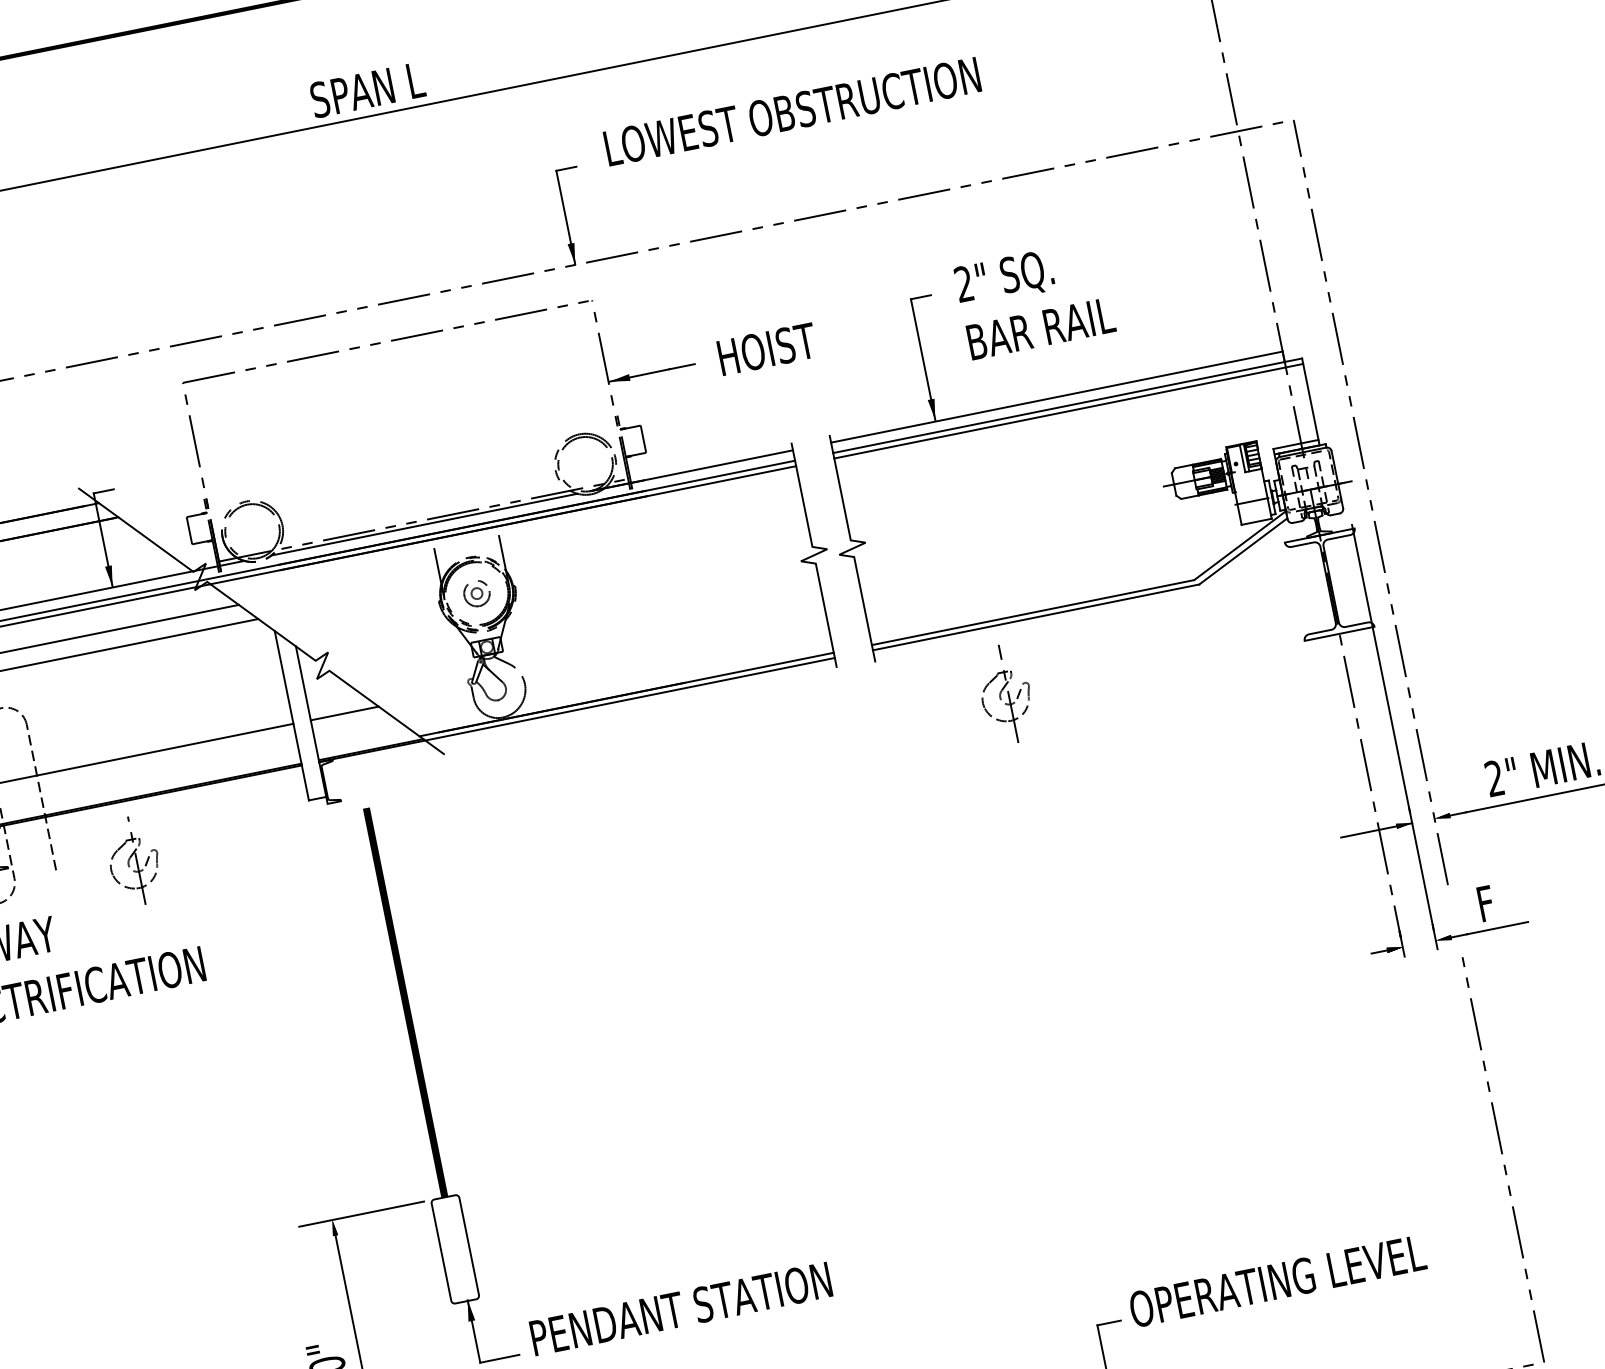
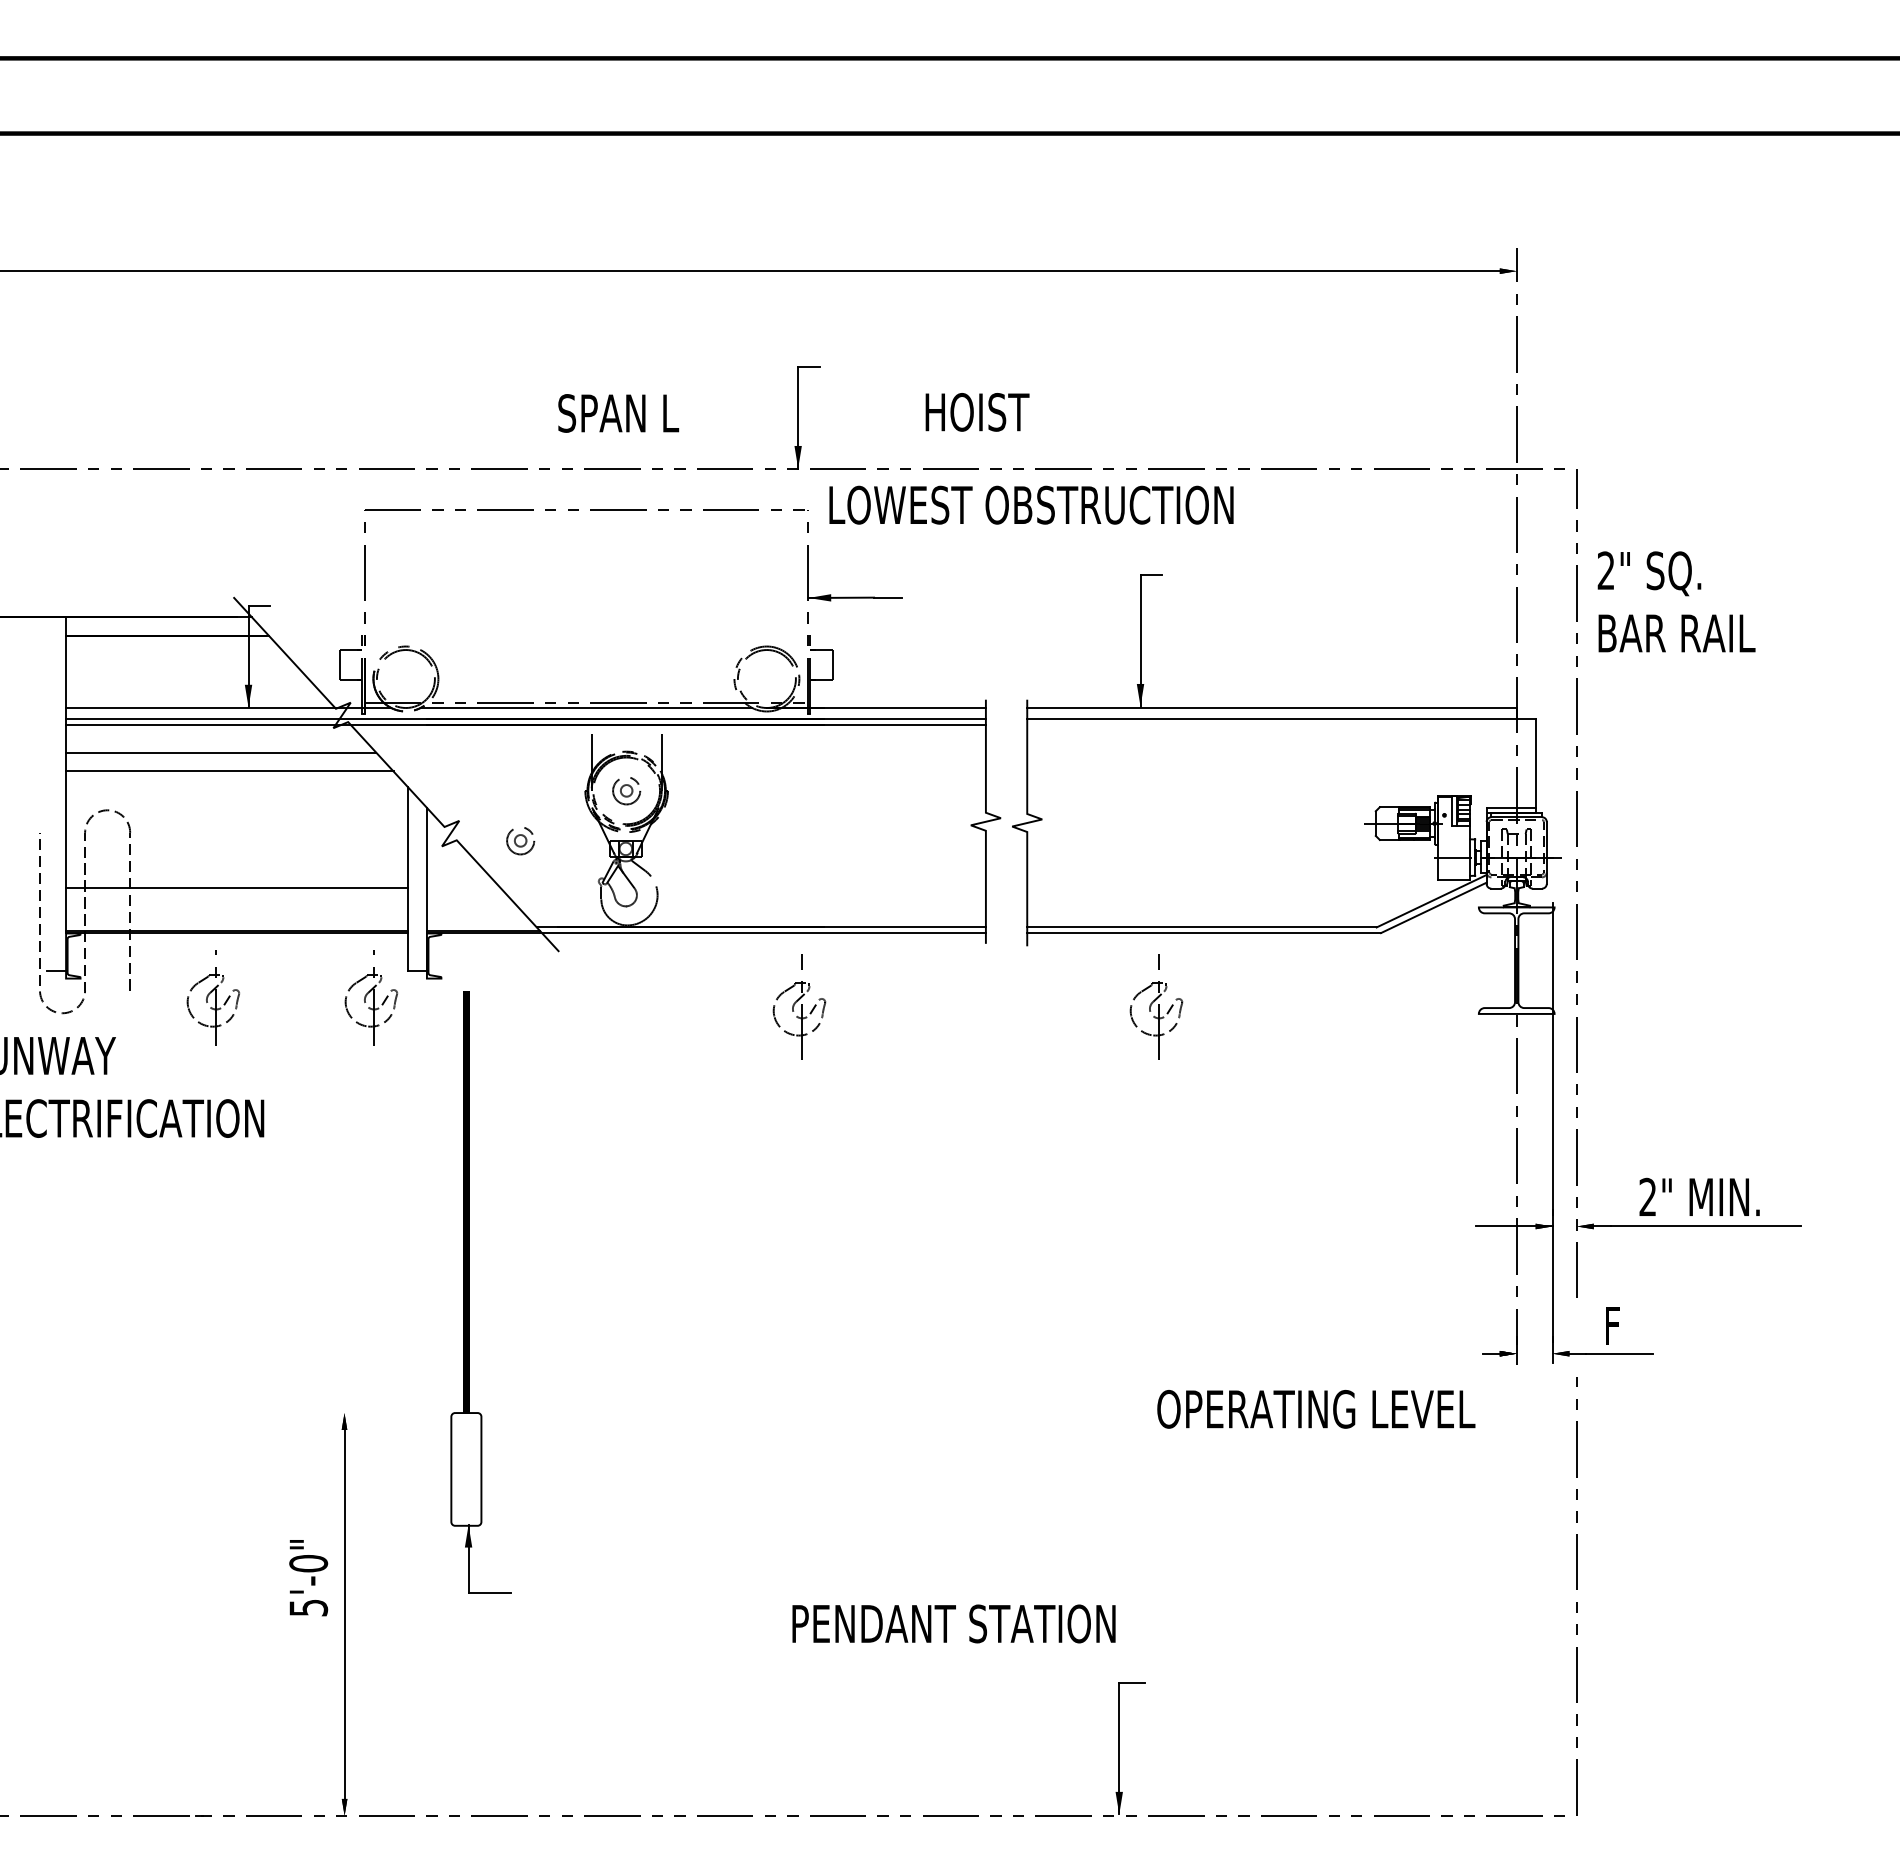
text: (367, 90) -> (618, 413), moved
text: (792, 111) -> (1031, 504), moved
text: (1034, 299) -> (1676, 601), moved
text: (767, 349) -> (977, 412), moved
line: (1068, 411) -> (1281, 725), removed
part: (388, 660) -> (520, 841), added
line: (344, 713) -> (463, 887), removed
part: (676, 760) -> (799, 1006), added
part: (279, 831) -> (370, 997), added
line: (361, 1214) -> (375, 1413), removed
text: (1277, 1281) -> (1316, 1409), moved
text: (680, 1308) -> (953, 1623), moved

